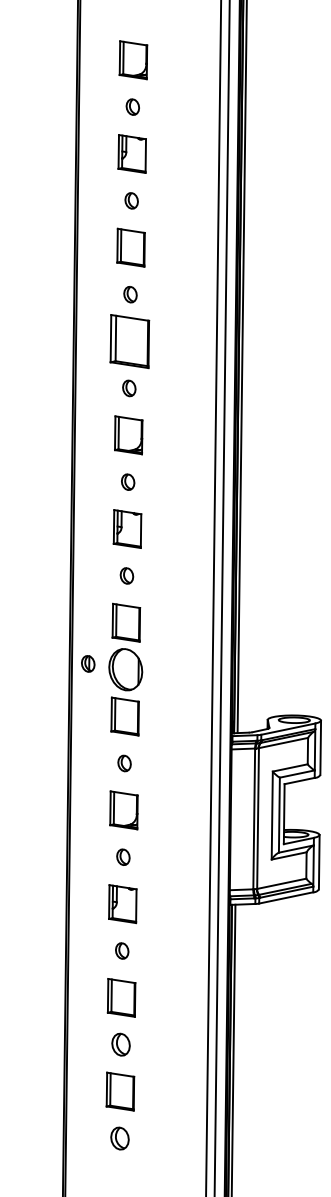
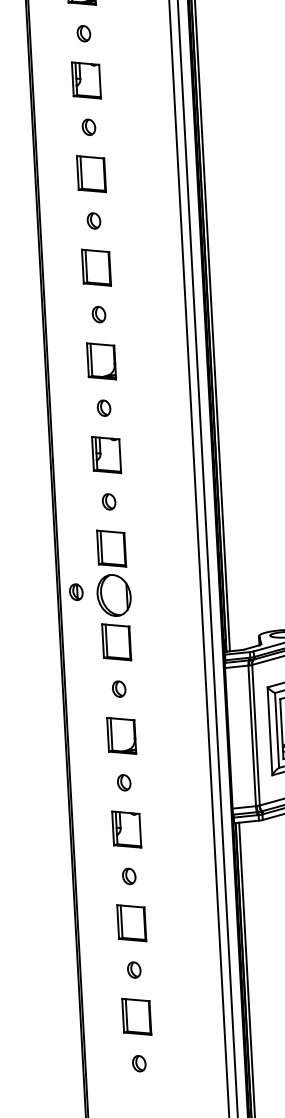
part: (129, 341) -> (96, 267), size x0.71
part: (120, 1044) -> (133, 969), size x0.71
part: (119, 1138) -> (138, 1063), size x0.71

